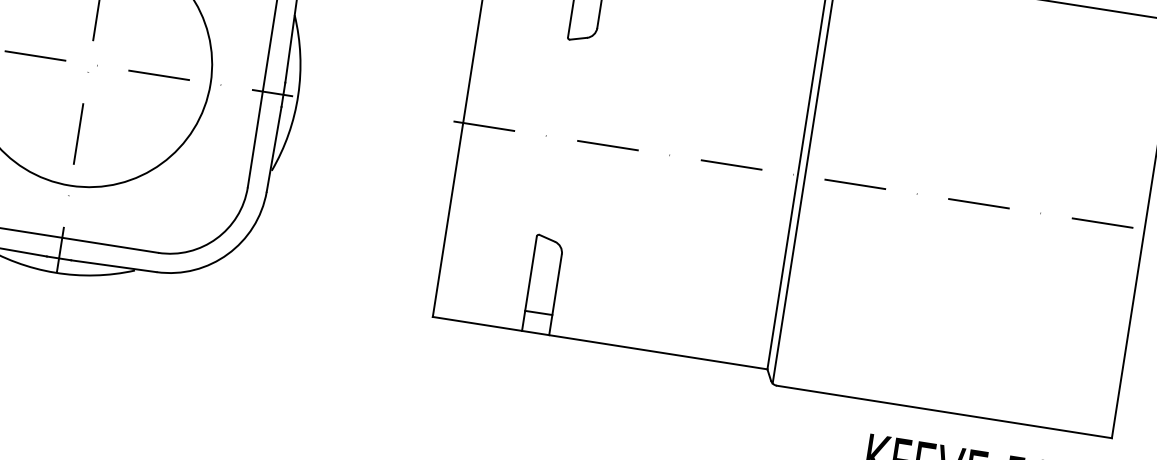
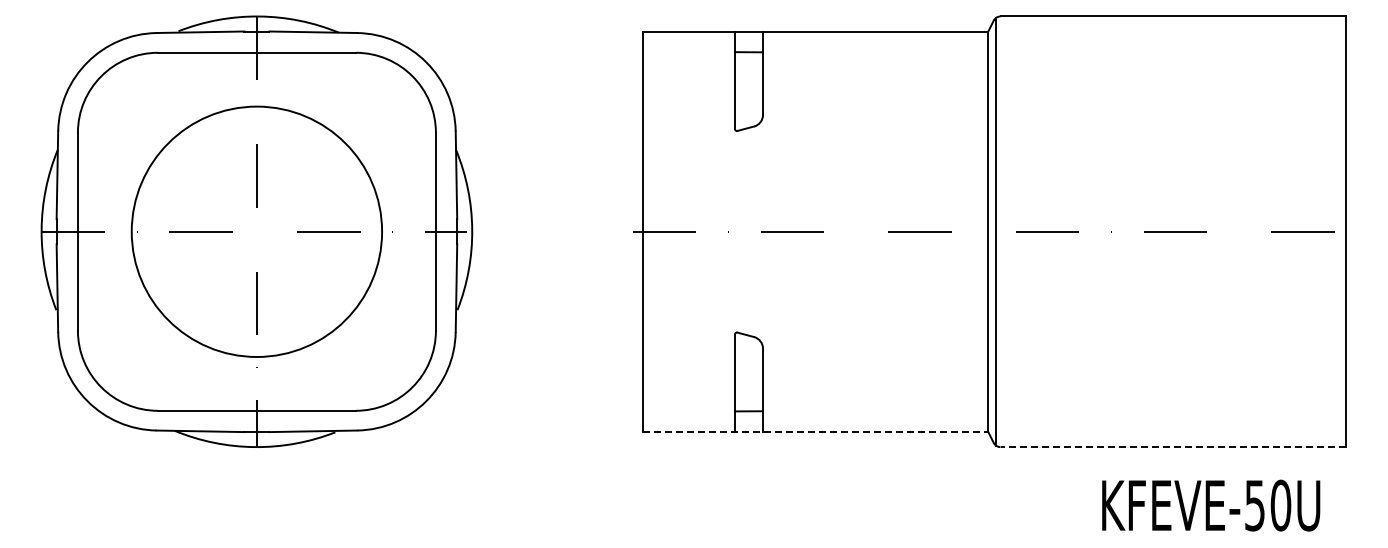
line: (599, 343) -> (815, 432), solid -> dashed
line: (944, 412) -> (1173, 447), solid -> dashed

